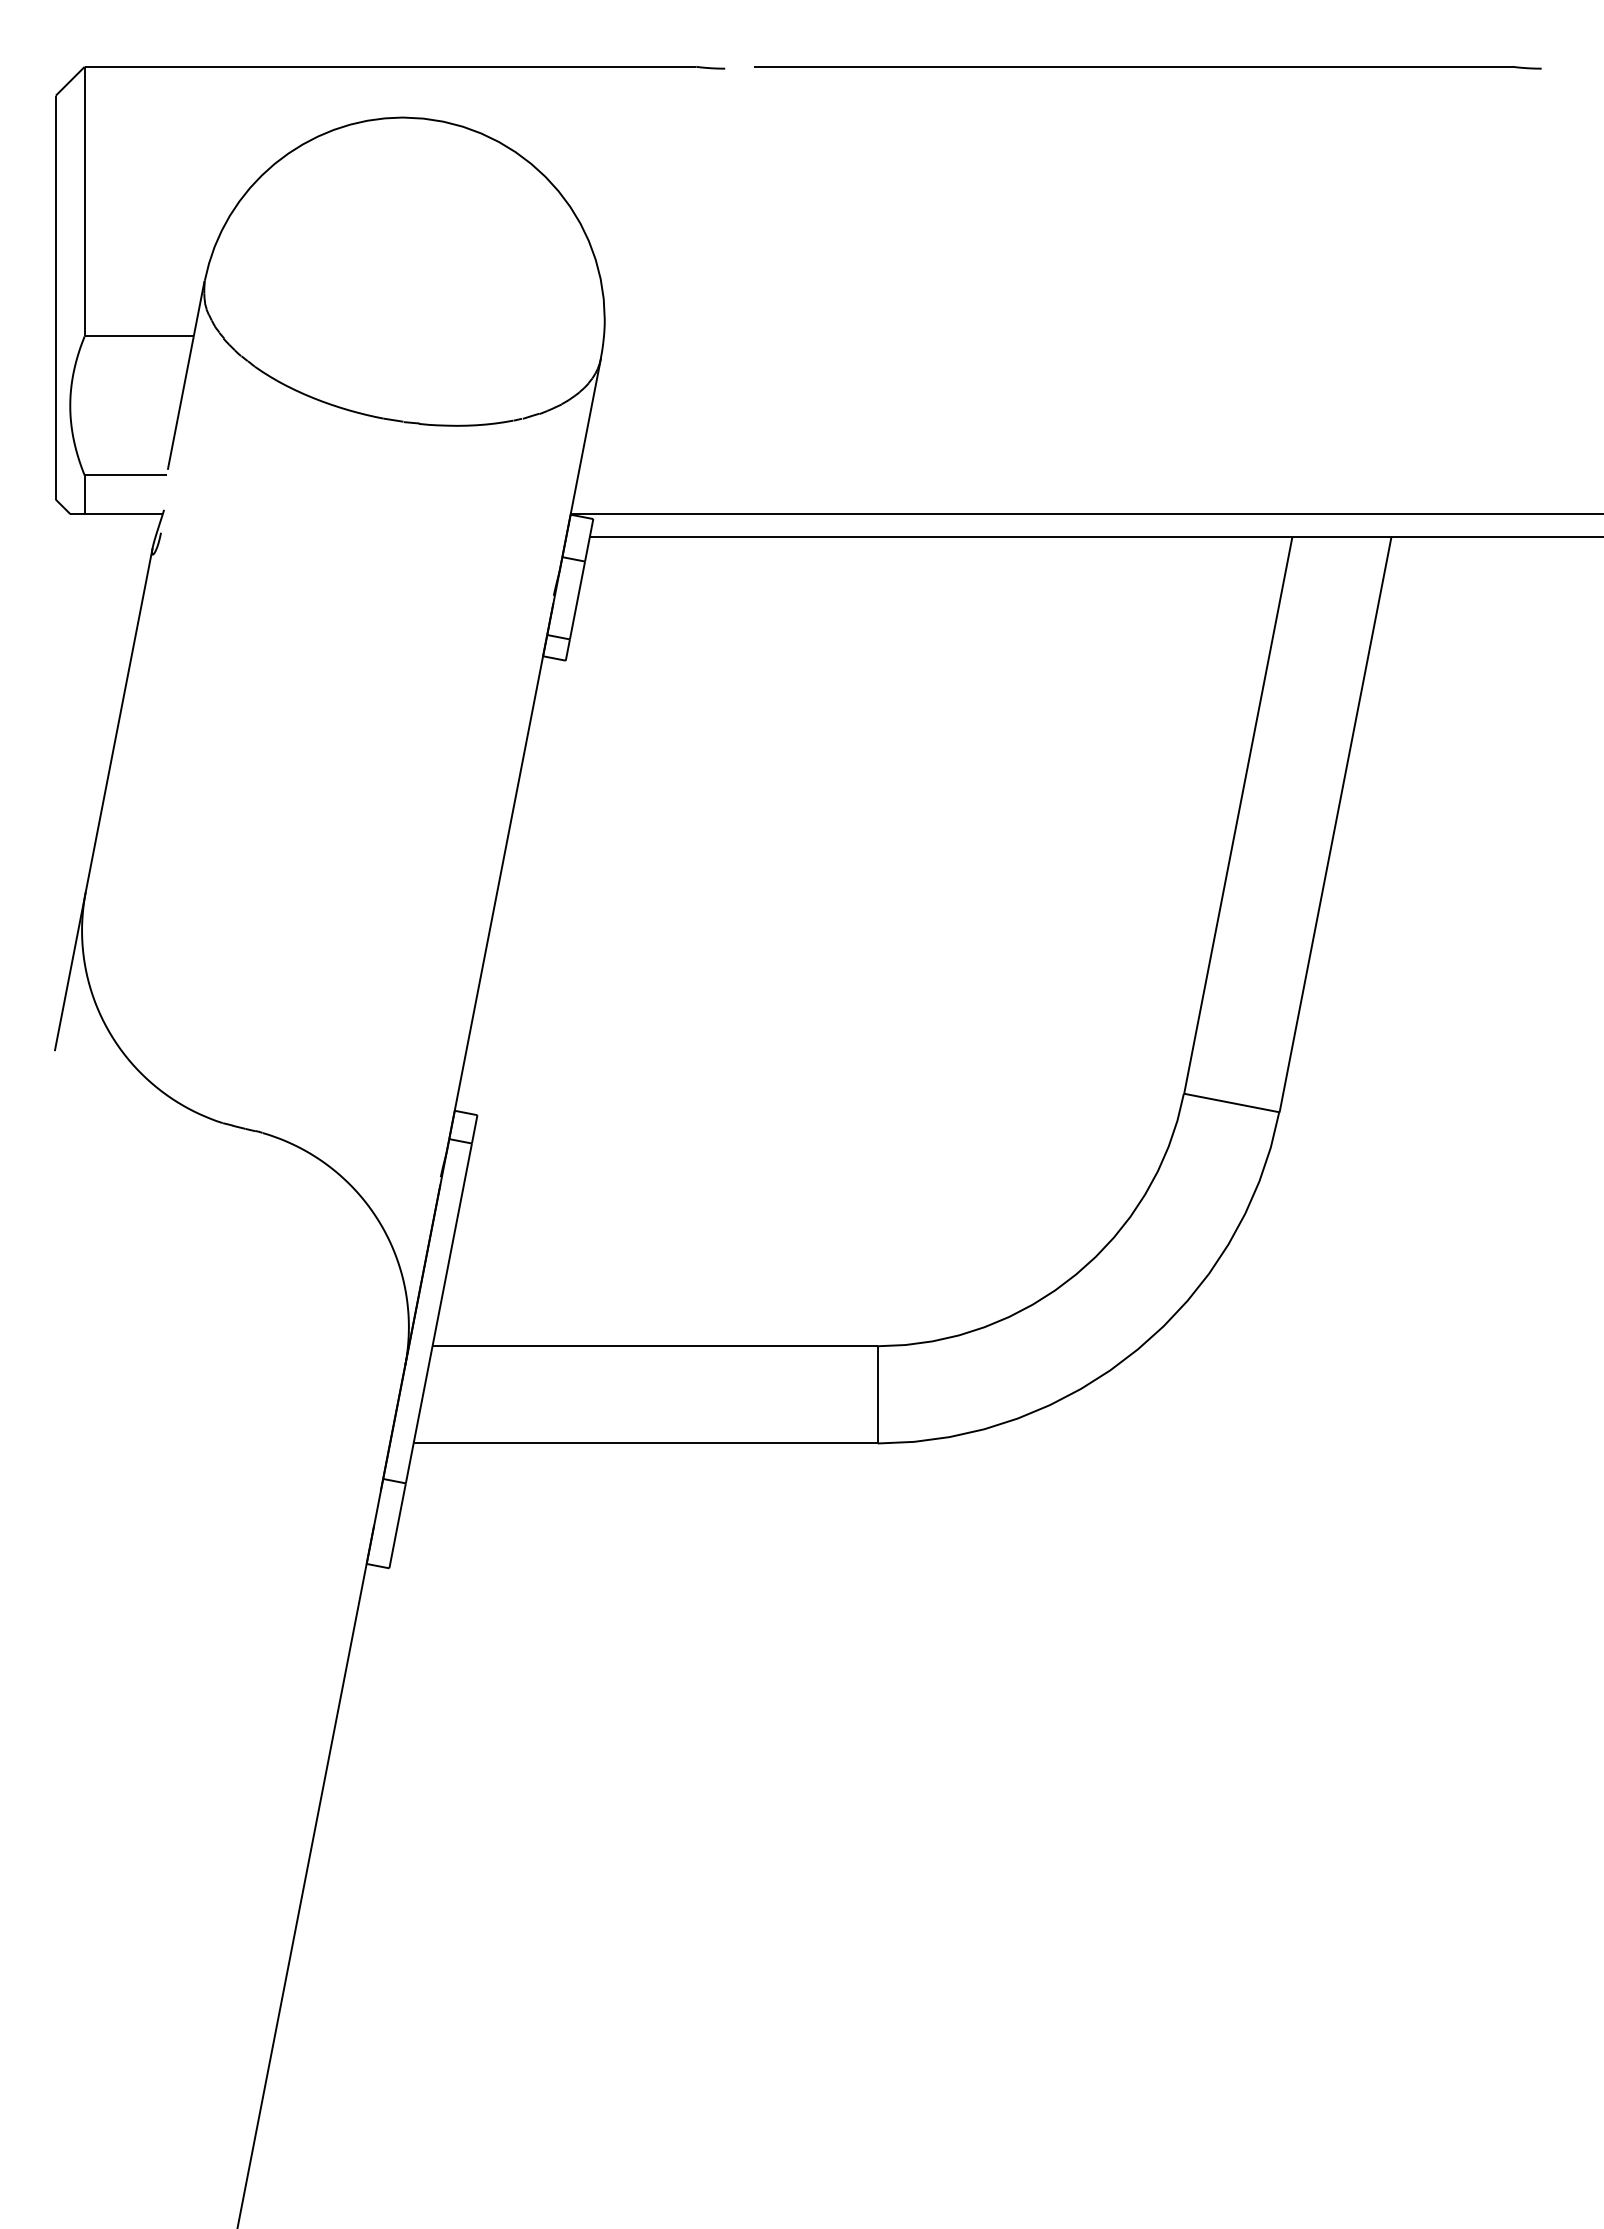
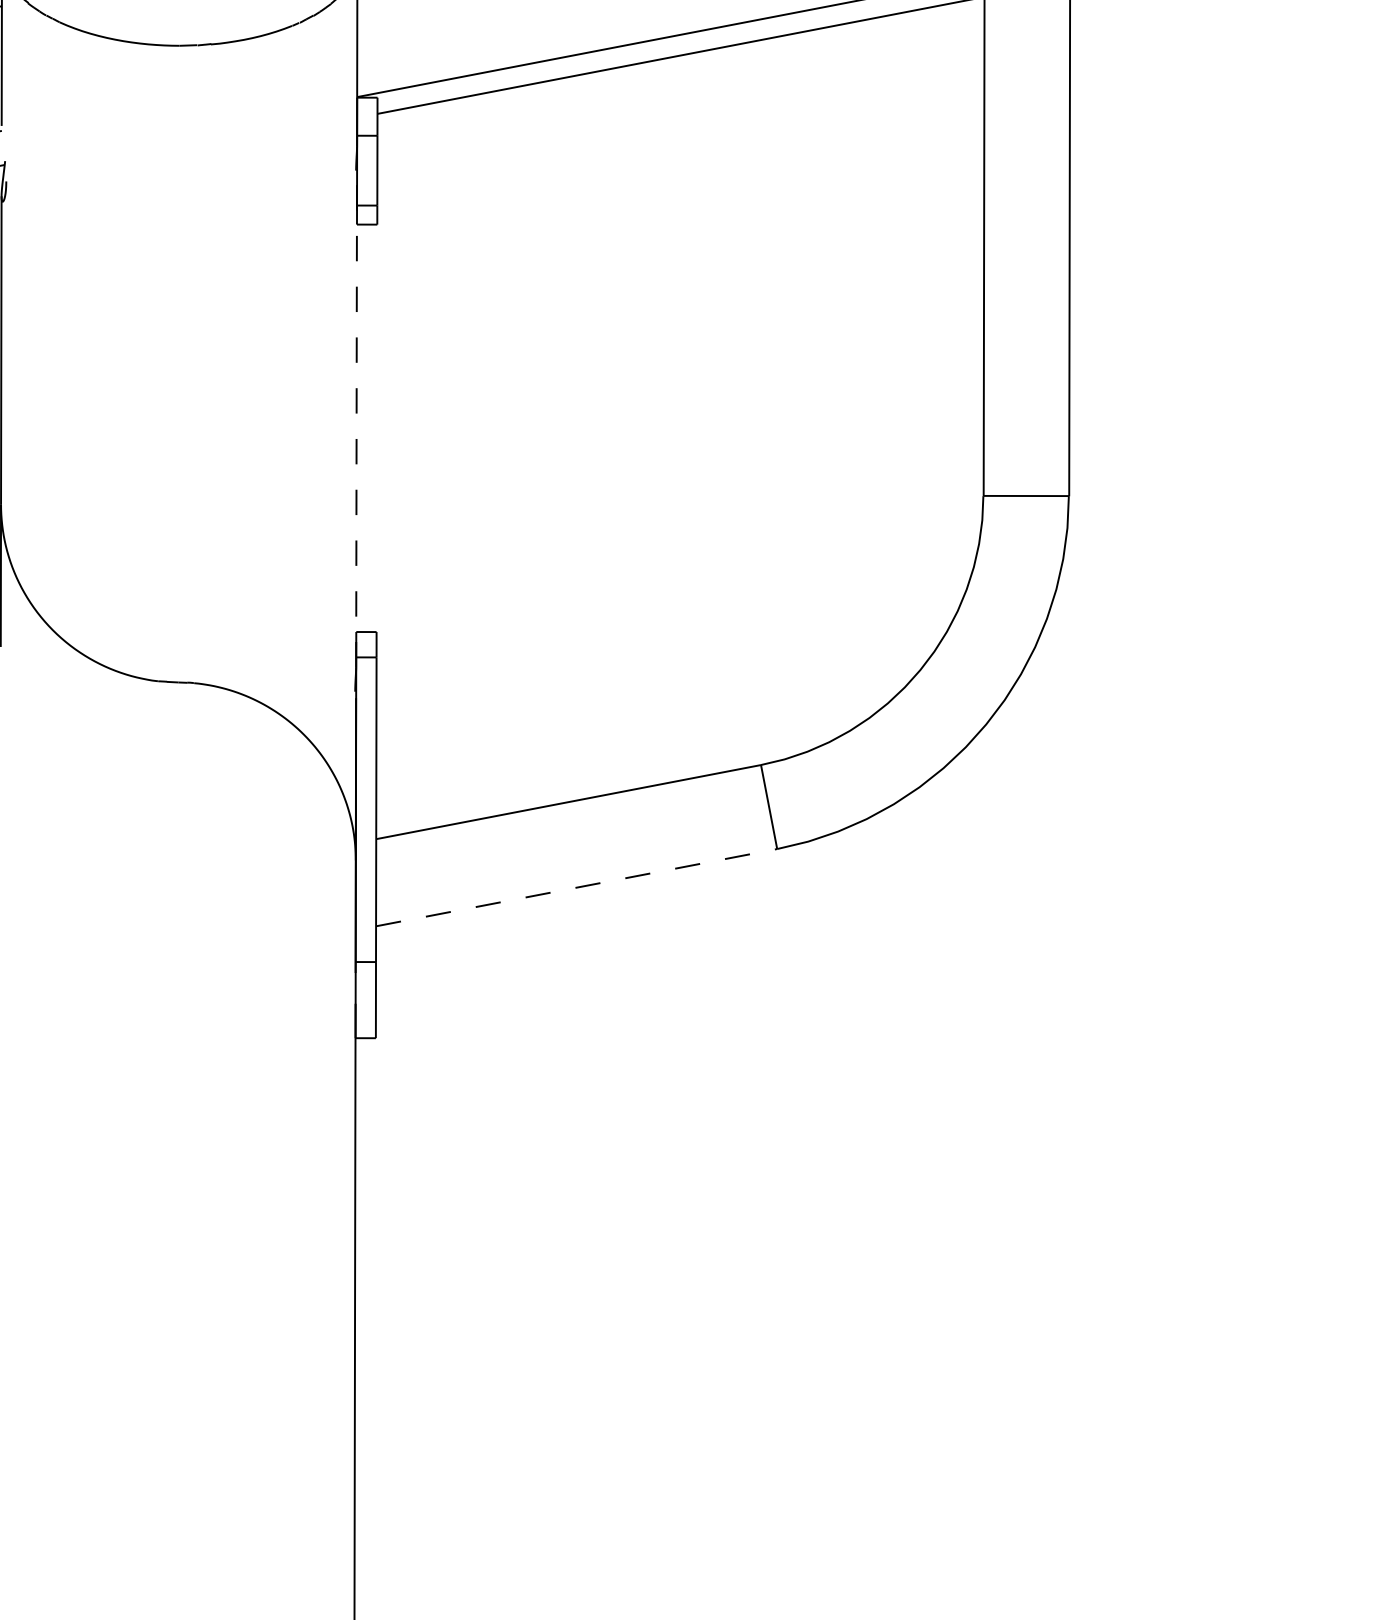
line: (500, 876) -> (356, 421), solid -> dashed
line: (646, 1443) -> (577, 887), solid -> dashed

